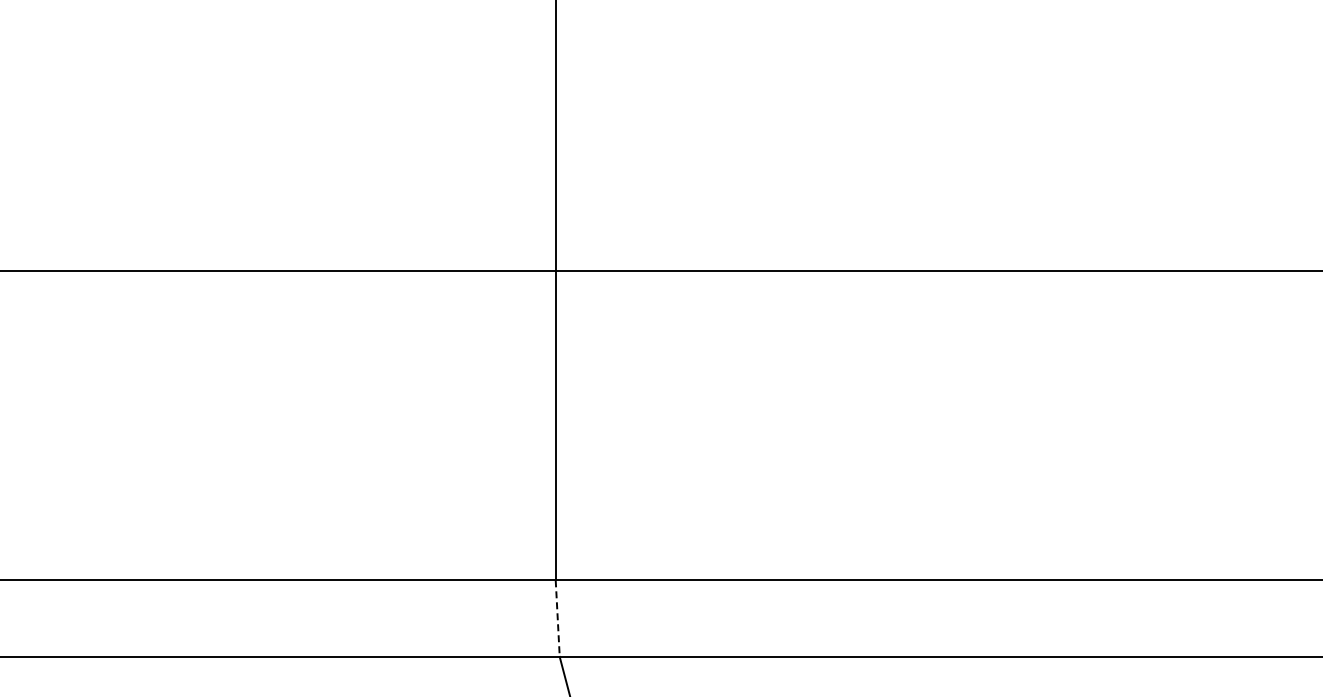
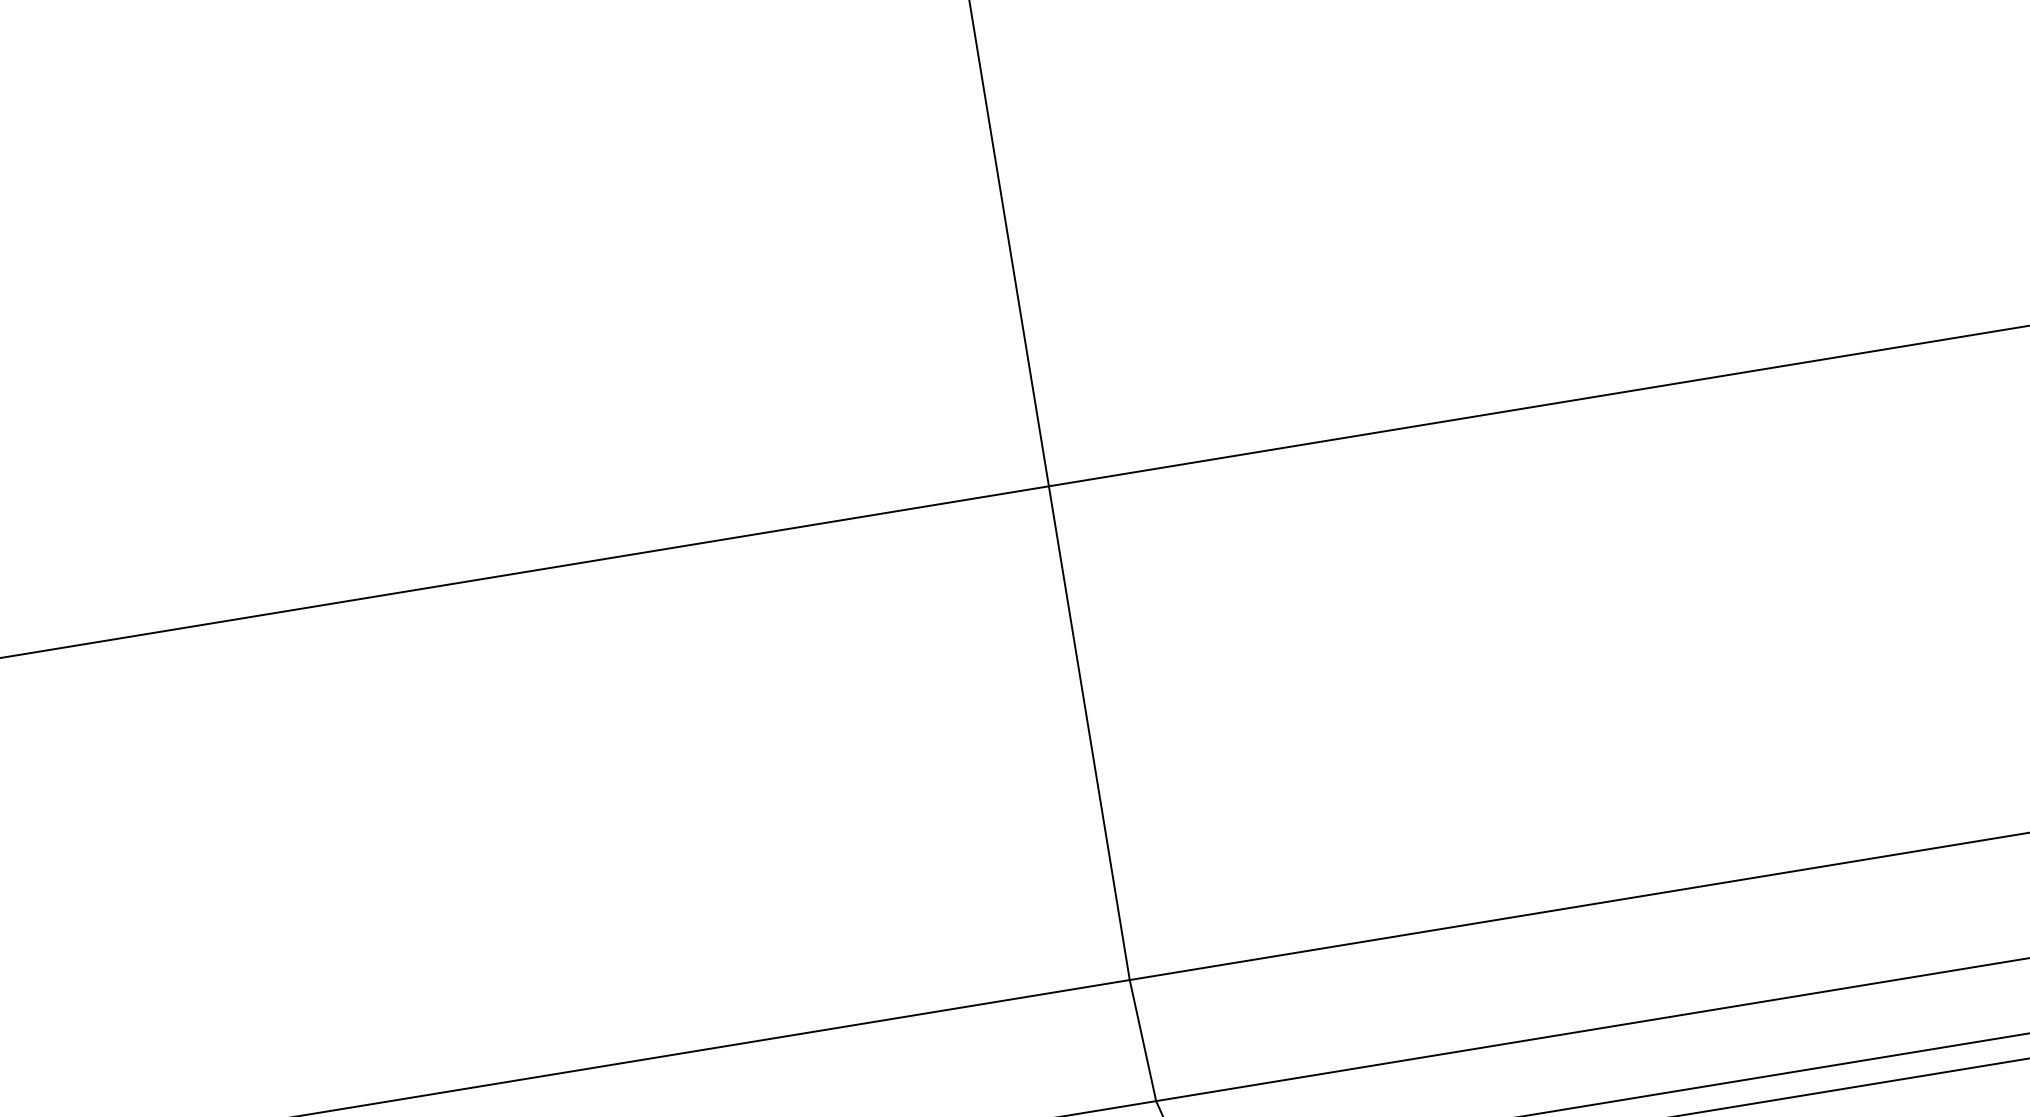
line: (557, 619) -> (1142, 1042), dashed -> solid

